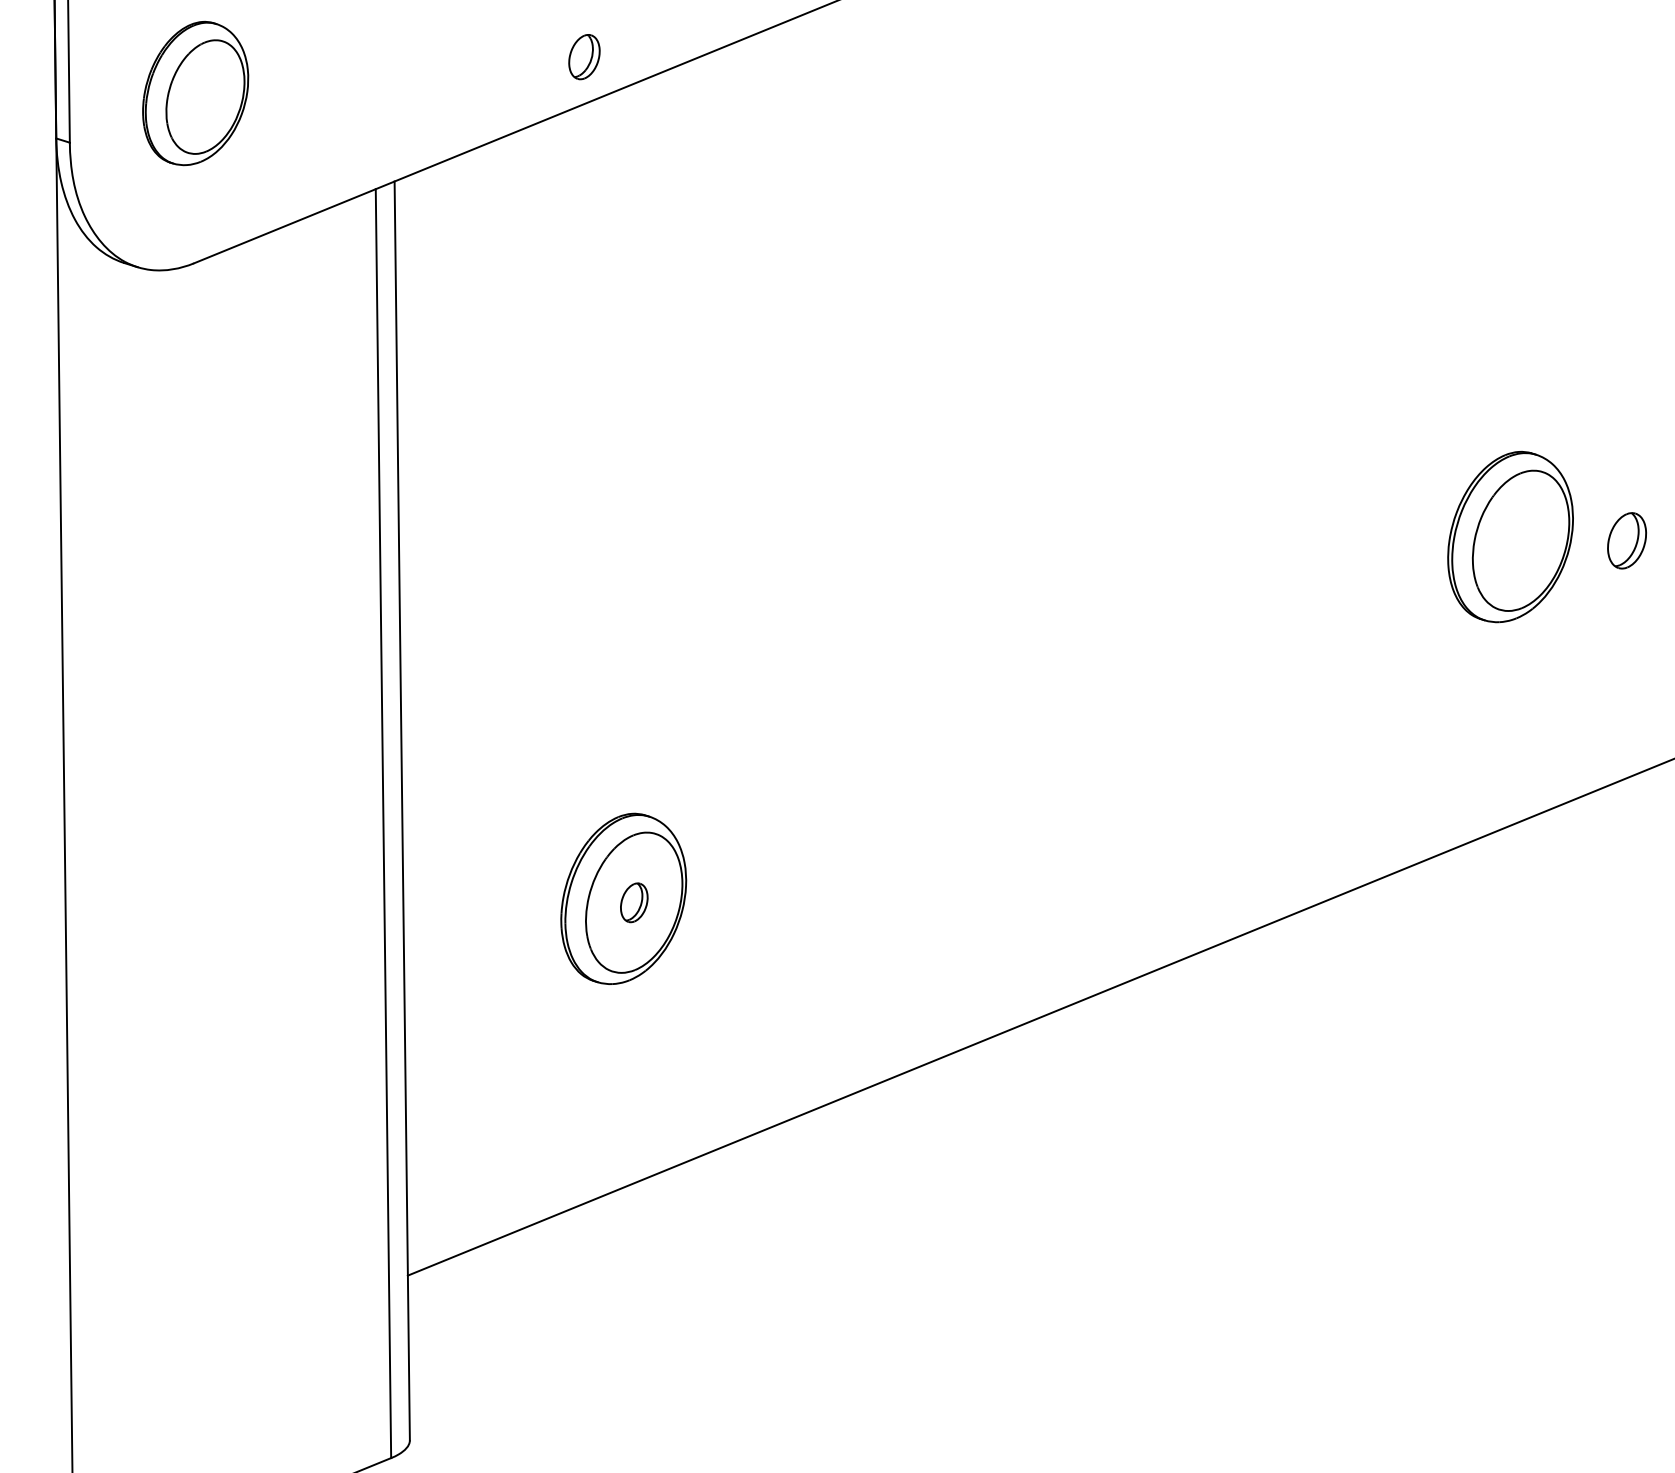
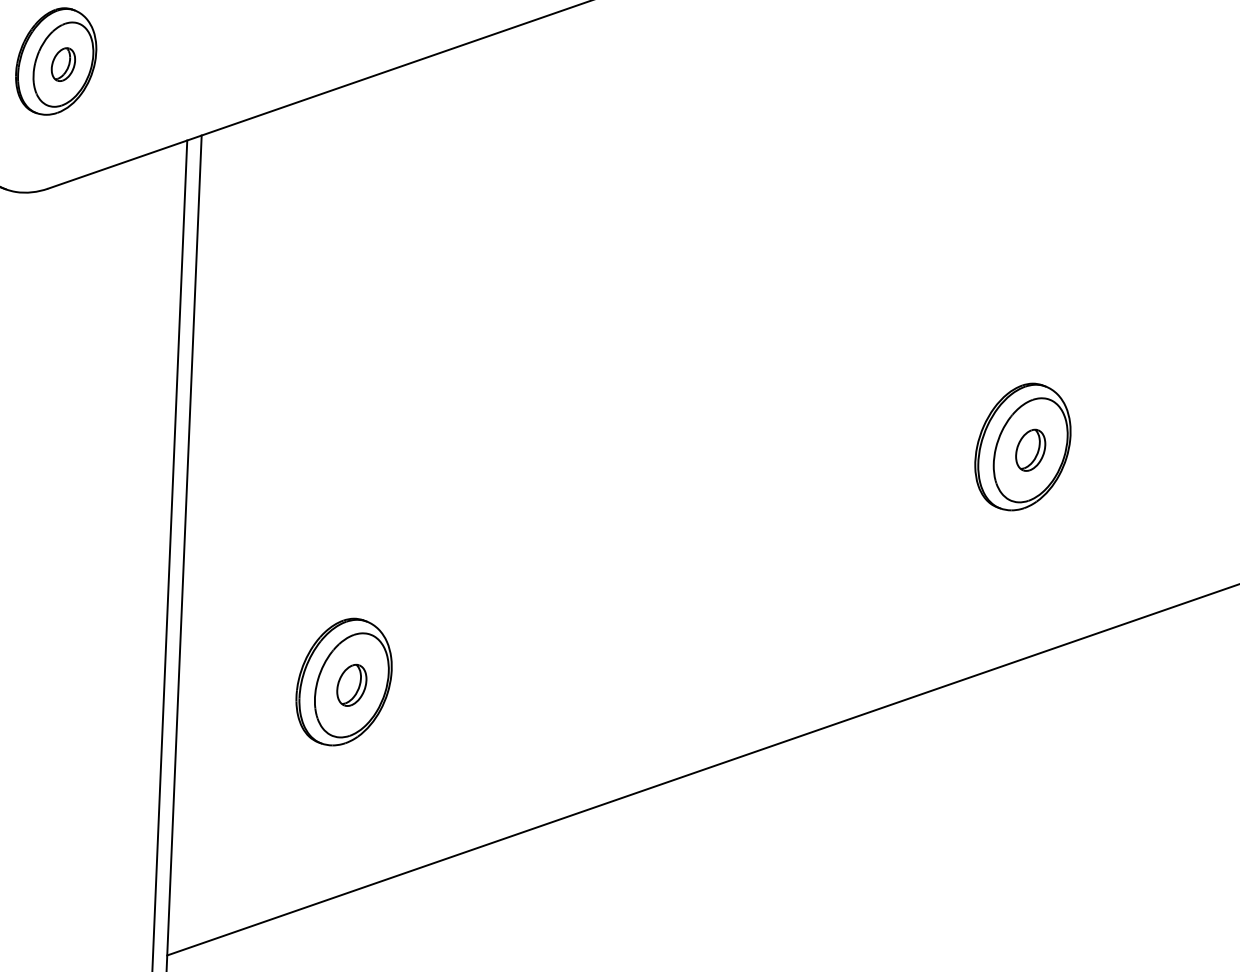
part: (584, 57) -> (63, 64), moved
part: (1626, 540) -> (1030, 450), moved
part: (634, 902) -> (352, 685), size x1.43

